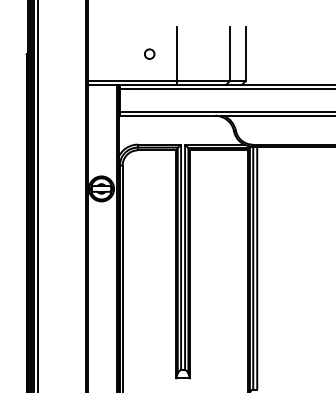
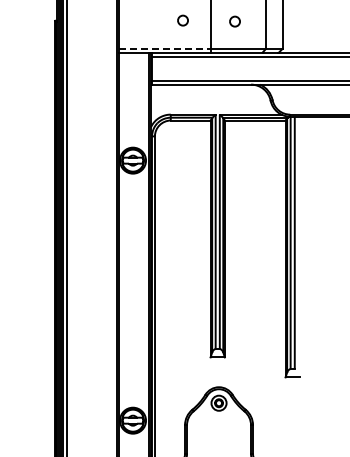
circle: (199, 55) -> (234, 21), added
line: (132, 81) -> (165, 48), solid -> dashed

